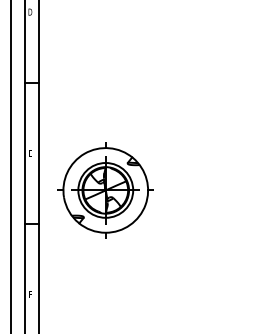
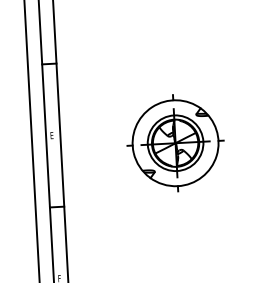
part: (105, 190) -> (175, 143), moved

